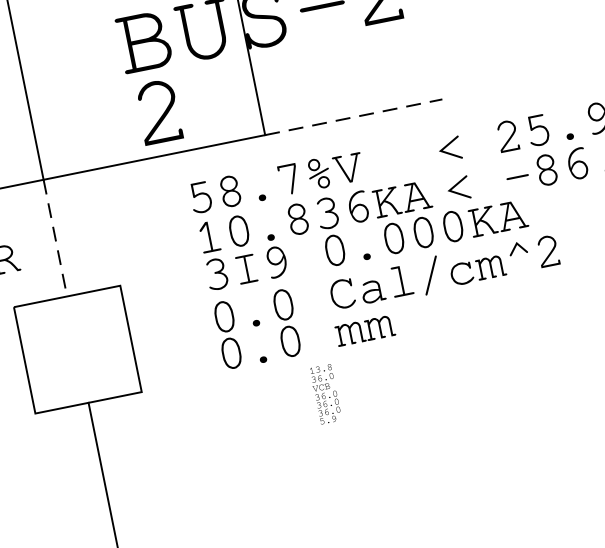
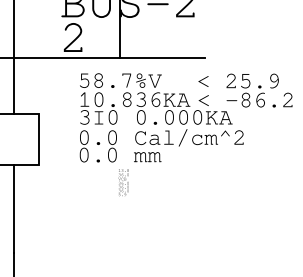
line: (354, 118) -> (162, 58), dashed -> solid
line: (54, 237) -> (13, 85), dashed -> solid
text: (274, 262) -> (112, 117), 3I9 -> 3I0

